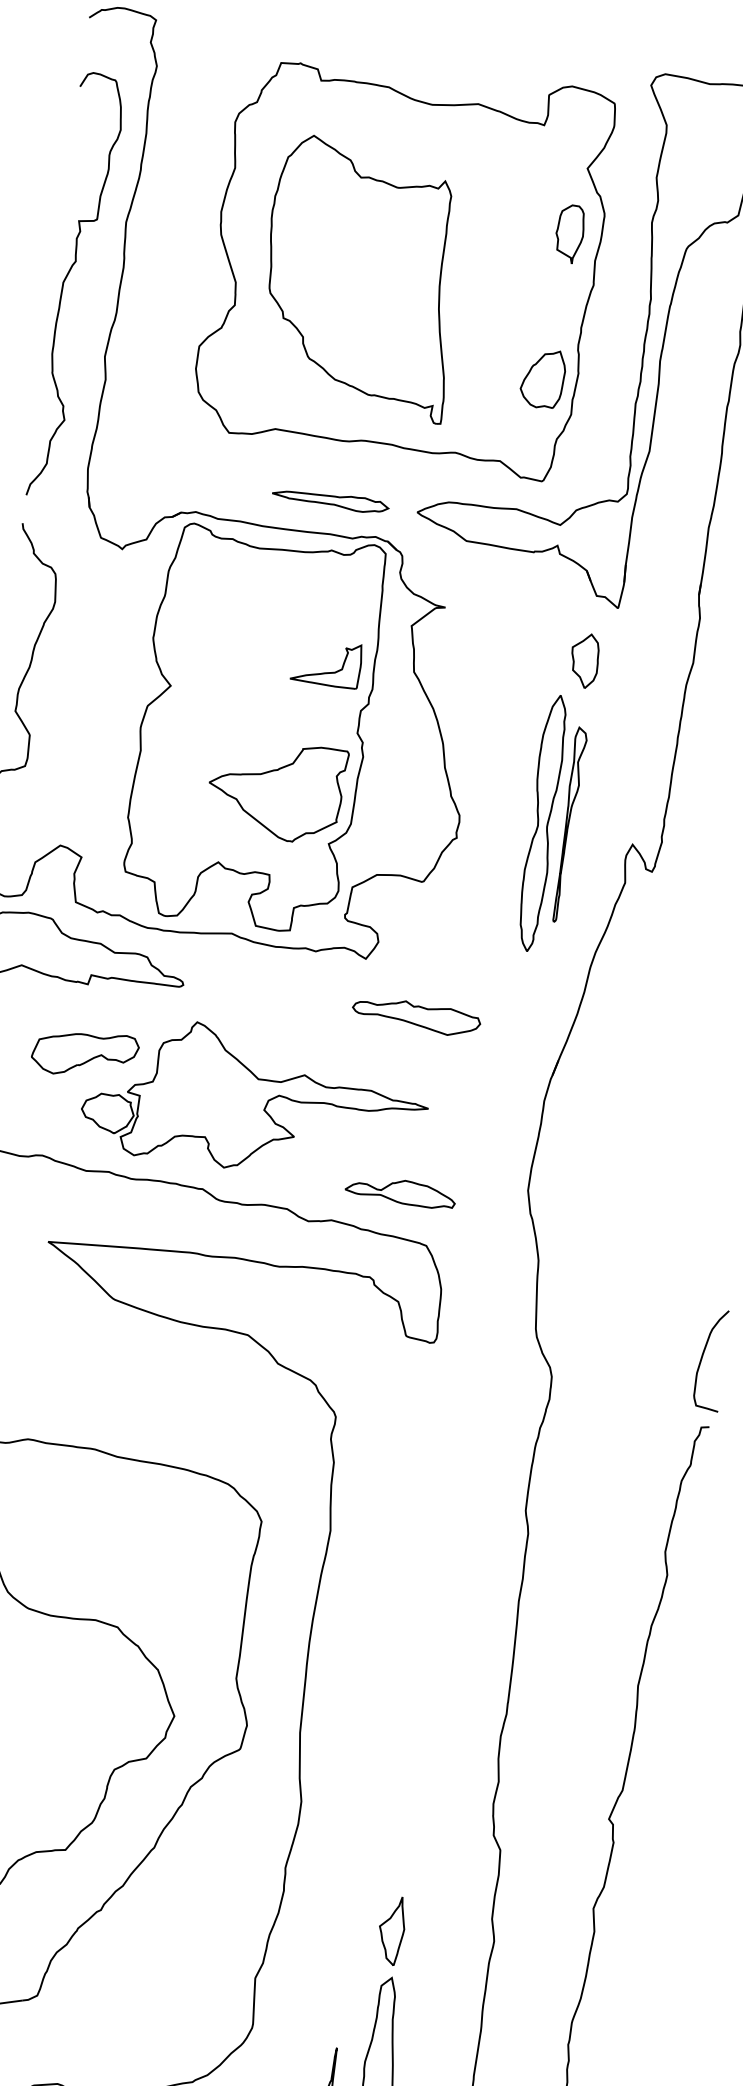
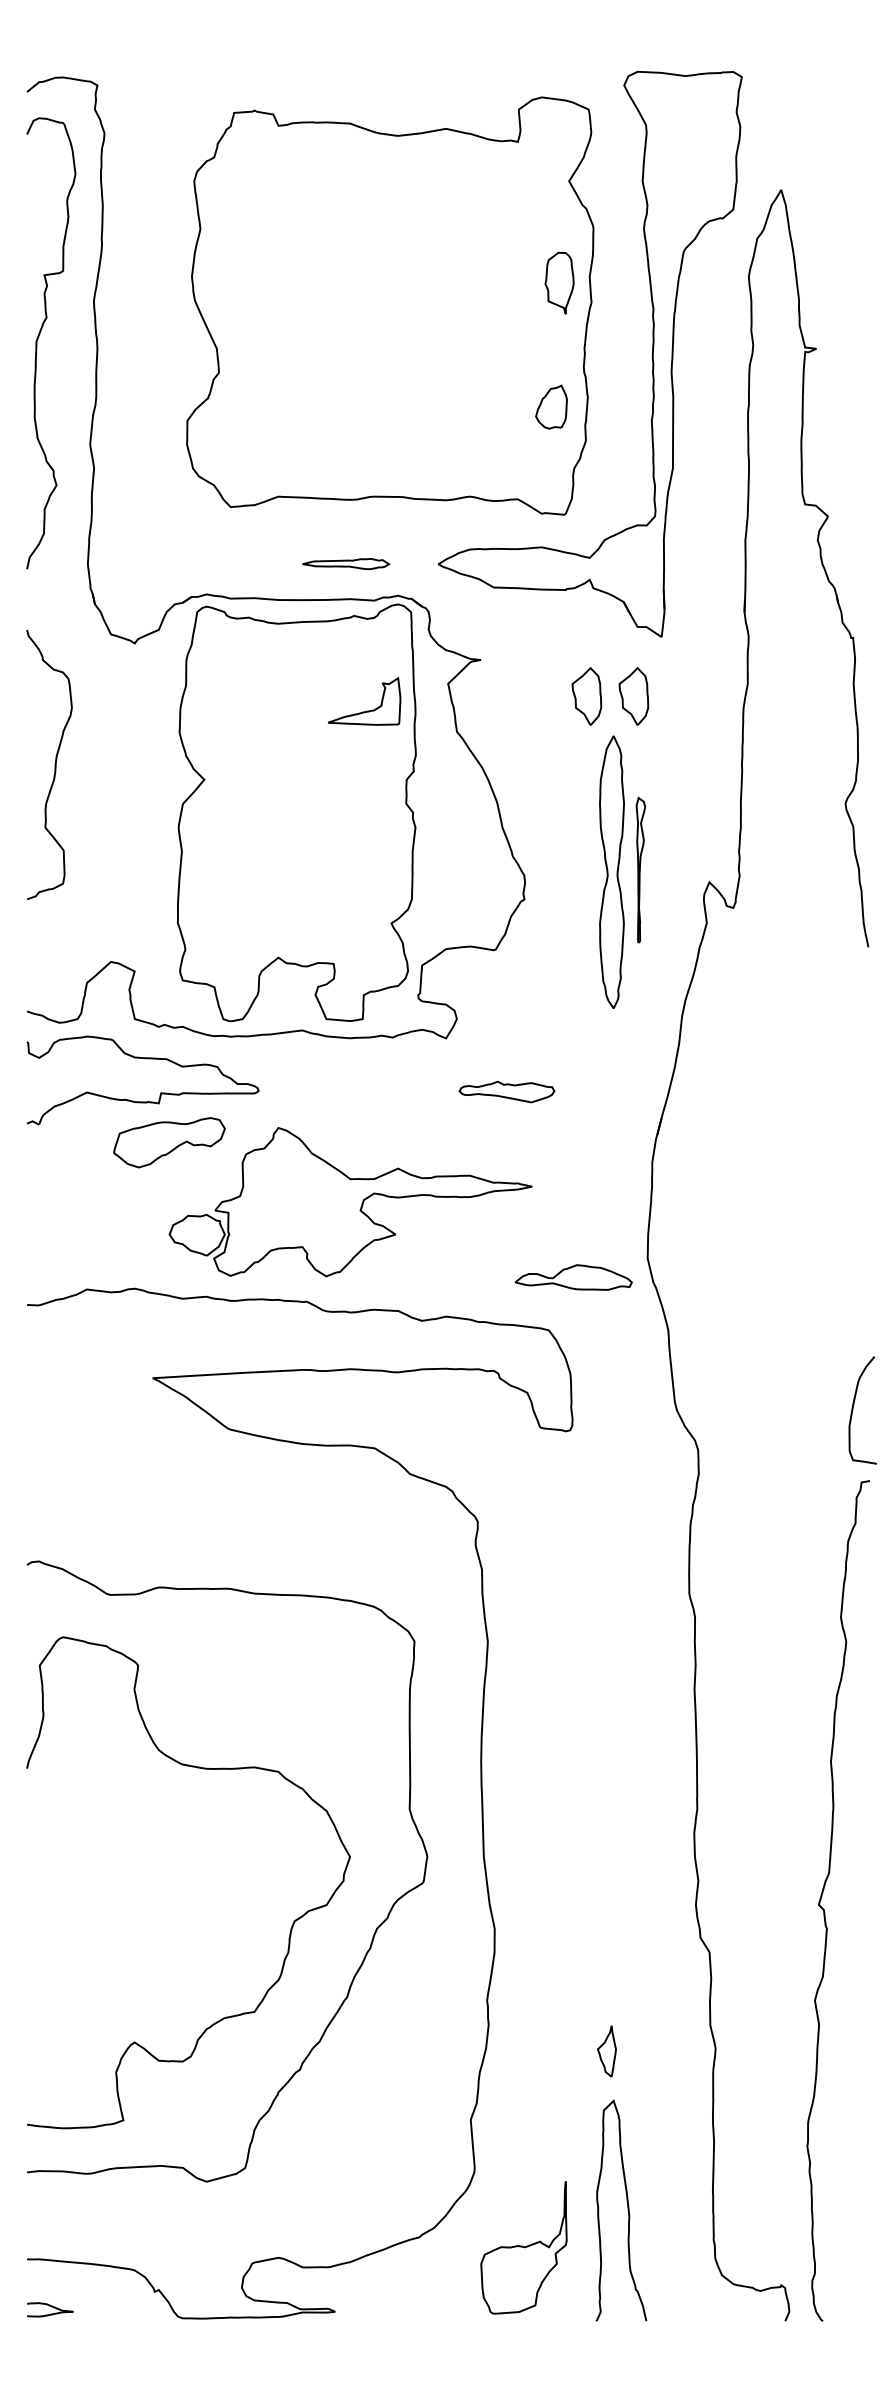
part: (569, 233) -> (559, 282), moved
part: (361, 277) -> (347, 326), removed
curve: (65, 280) -> (38, 339), moved
part: (543, 378) -> (551, 406), size x0.7
part: (330, 500) -> (345, 563), size x0.7
part: (540, 654) -> (586, 696), added
part: (327, 671) -> (366, 710), moved
part: (276, 790) -> (329, 874), removed
part: (569, 824) -> (640, 869), size x0.7
part: (416, 1016) -> (506, 1091), size x0.7
part: (85, 1053) -> (169, 1142), moved
part: (400, 1191) -> (573, 1277), moved
part: (391, 1930) -> (606, 2051), size x0.7

